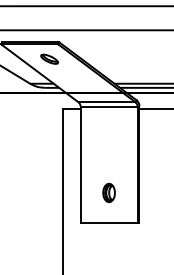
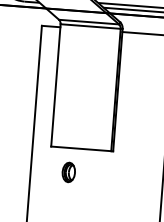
part: (108, 192) -> (68, 171), moved

